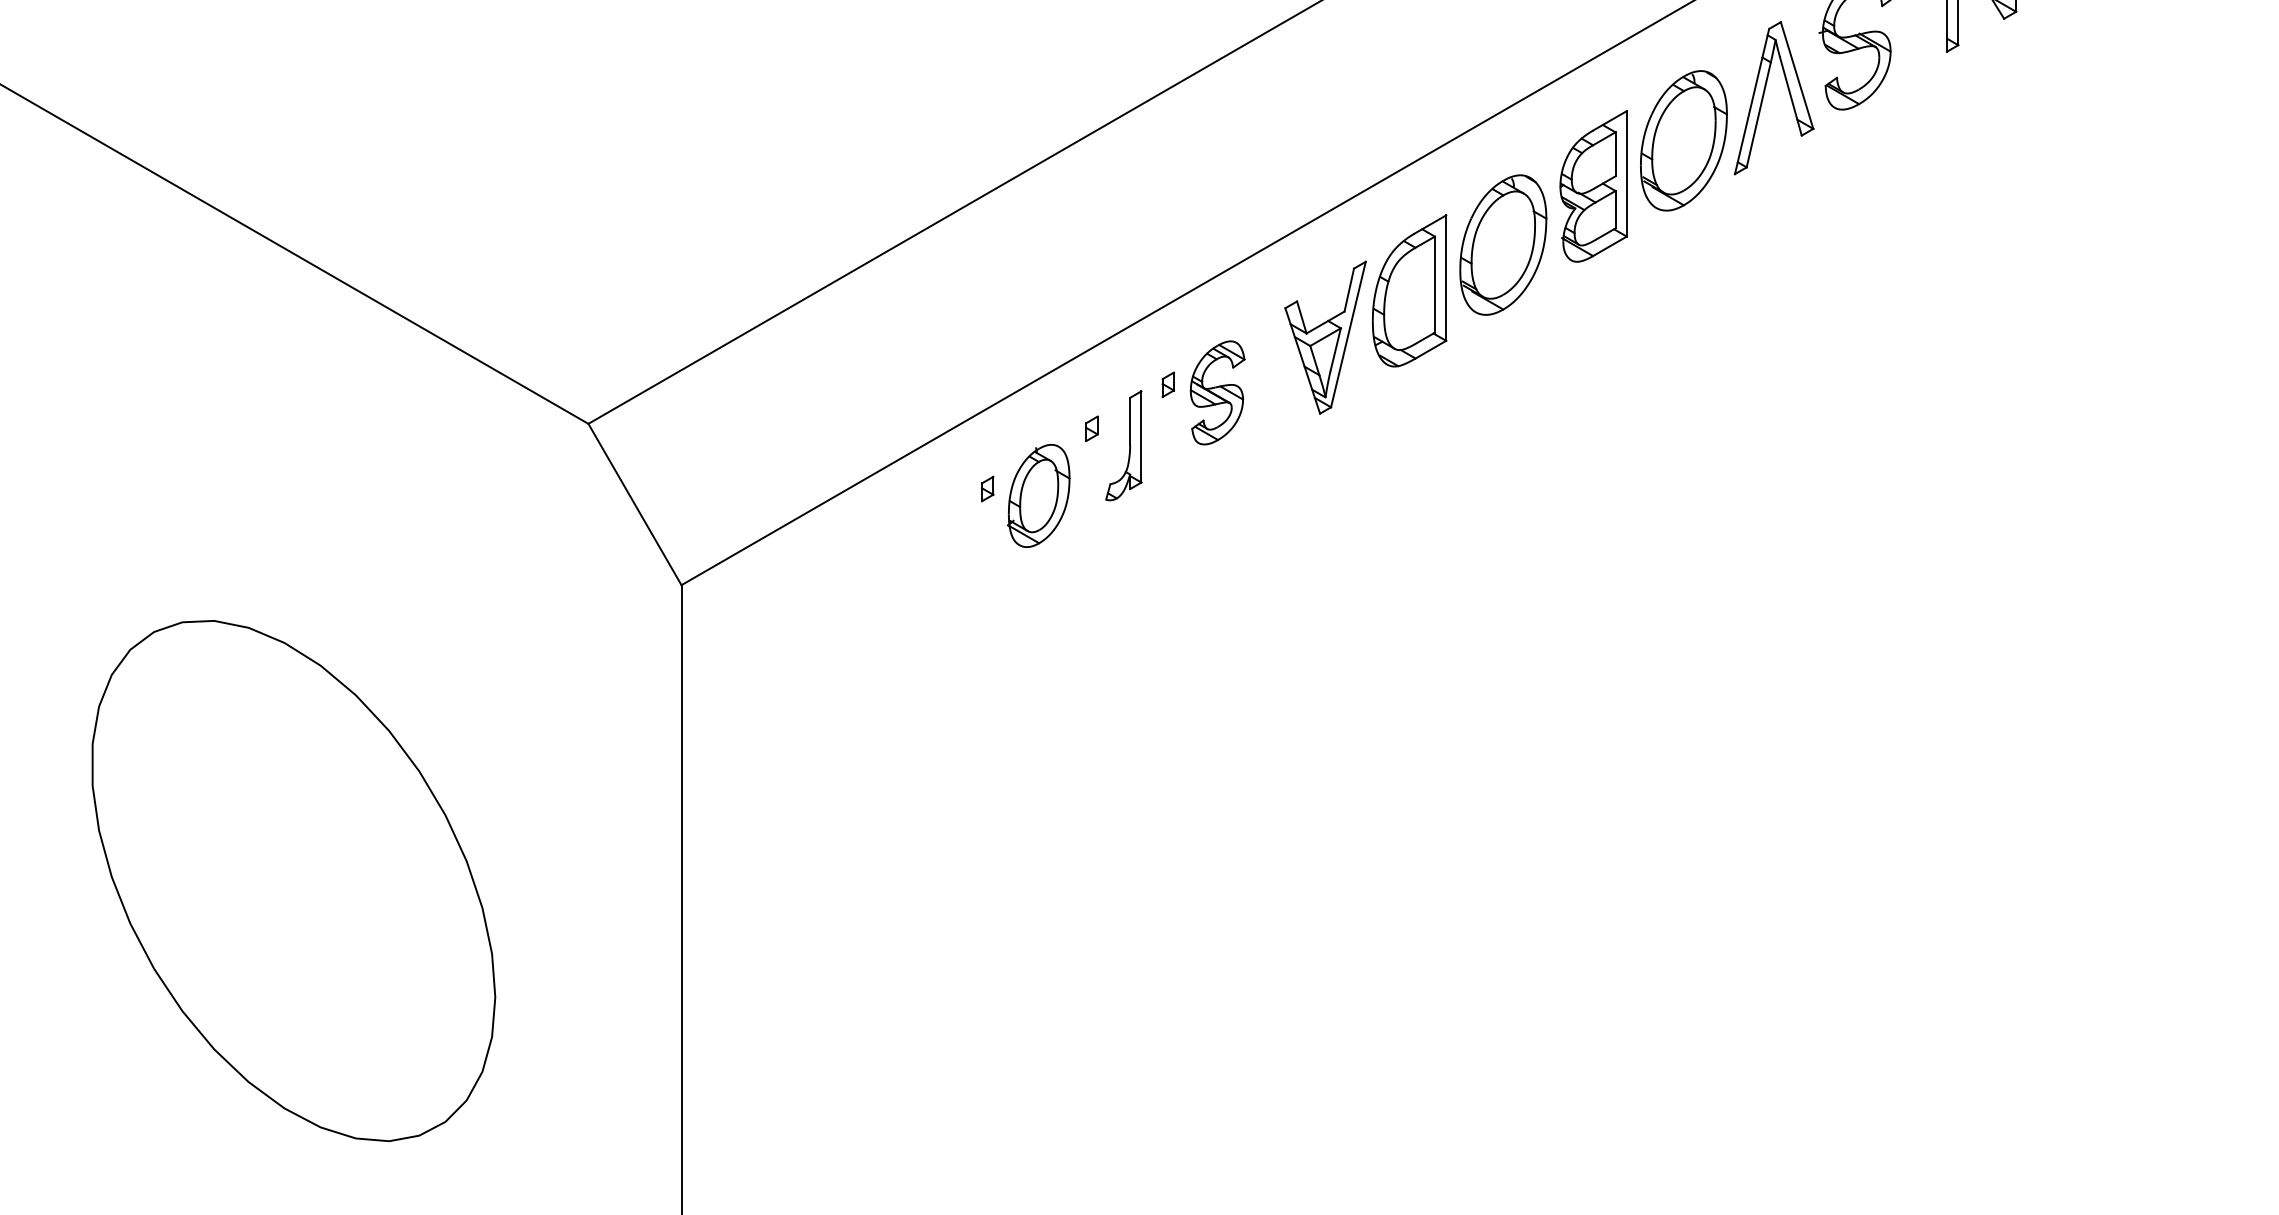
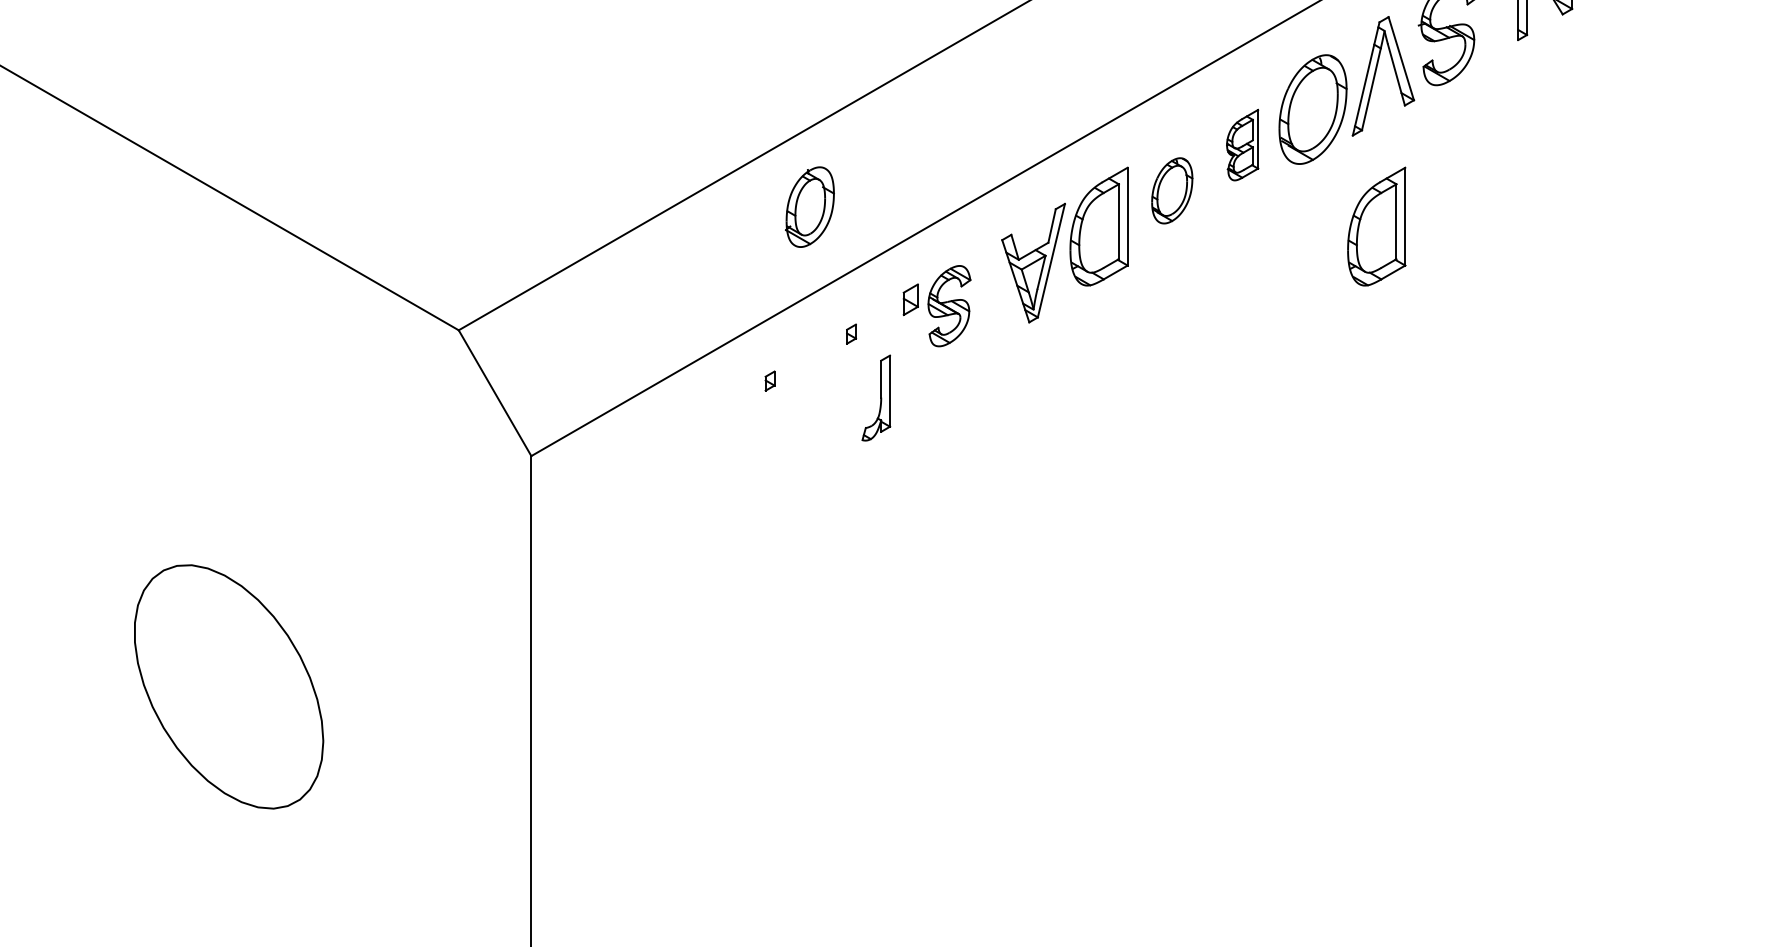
part: (1593, 186) -> (1242, 145), size x0.6
part: (1503, 244) -> (1172, 190), size x0.6
part: (1765, 290) -> (1376, 226), added
part: (1168, 384) -> (911, 299), size x1.6
part: (1123, 445) -> (876, 397), moved
part: (1038, 495) -> (809, 206), moved
part: (293, 881) -> (228, 687), size x0.6

